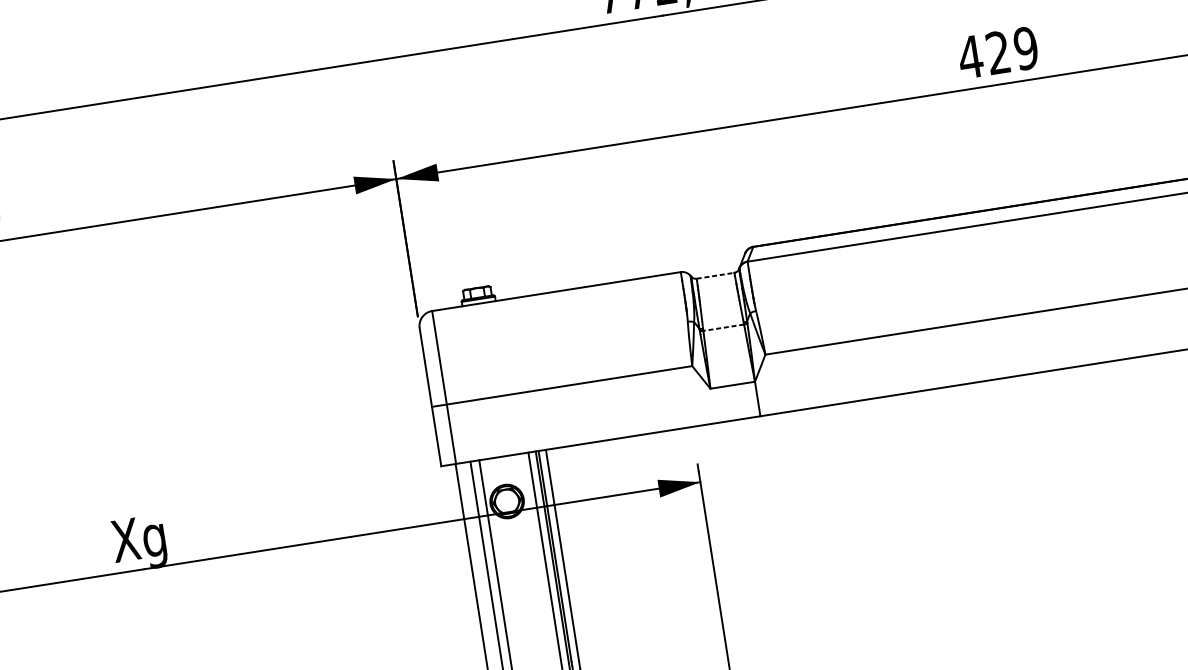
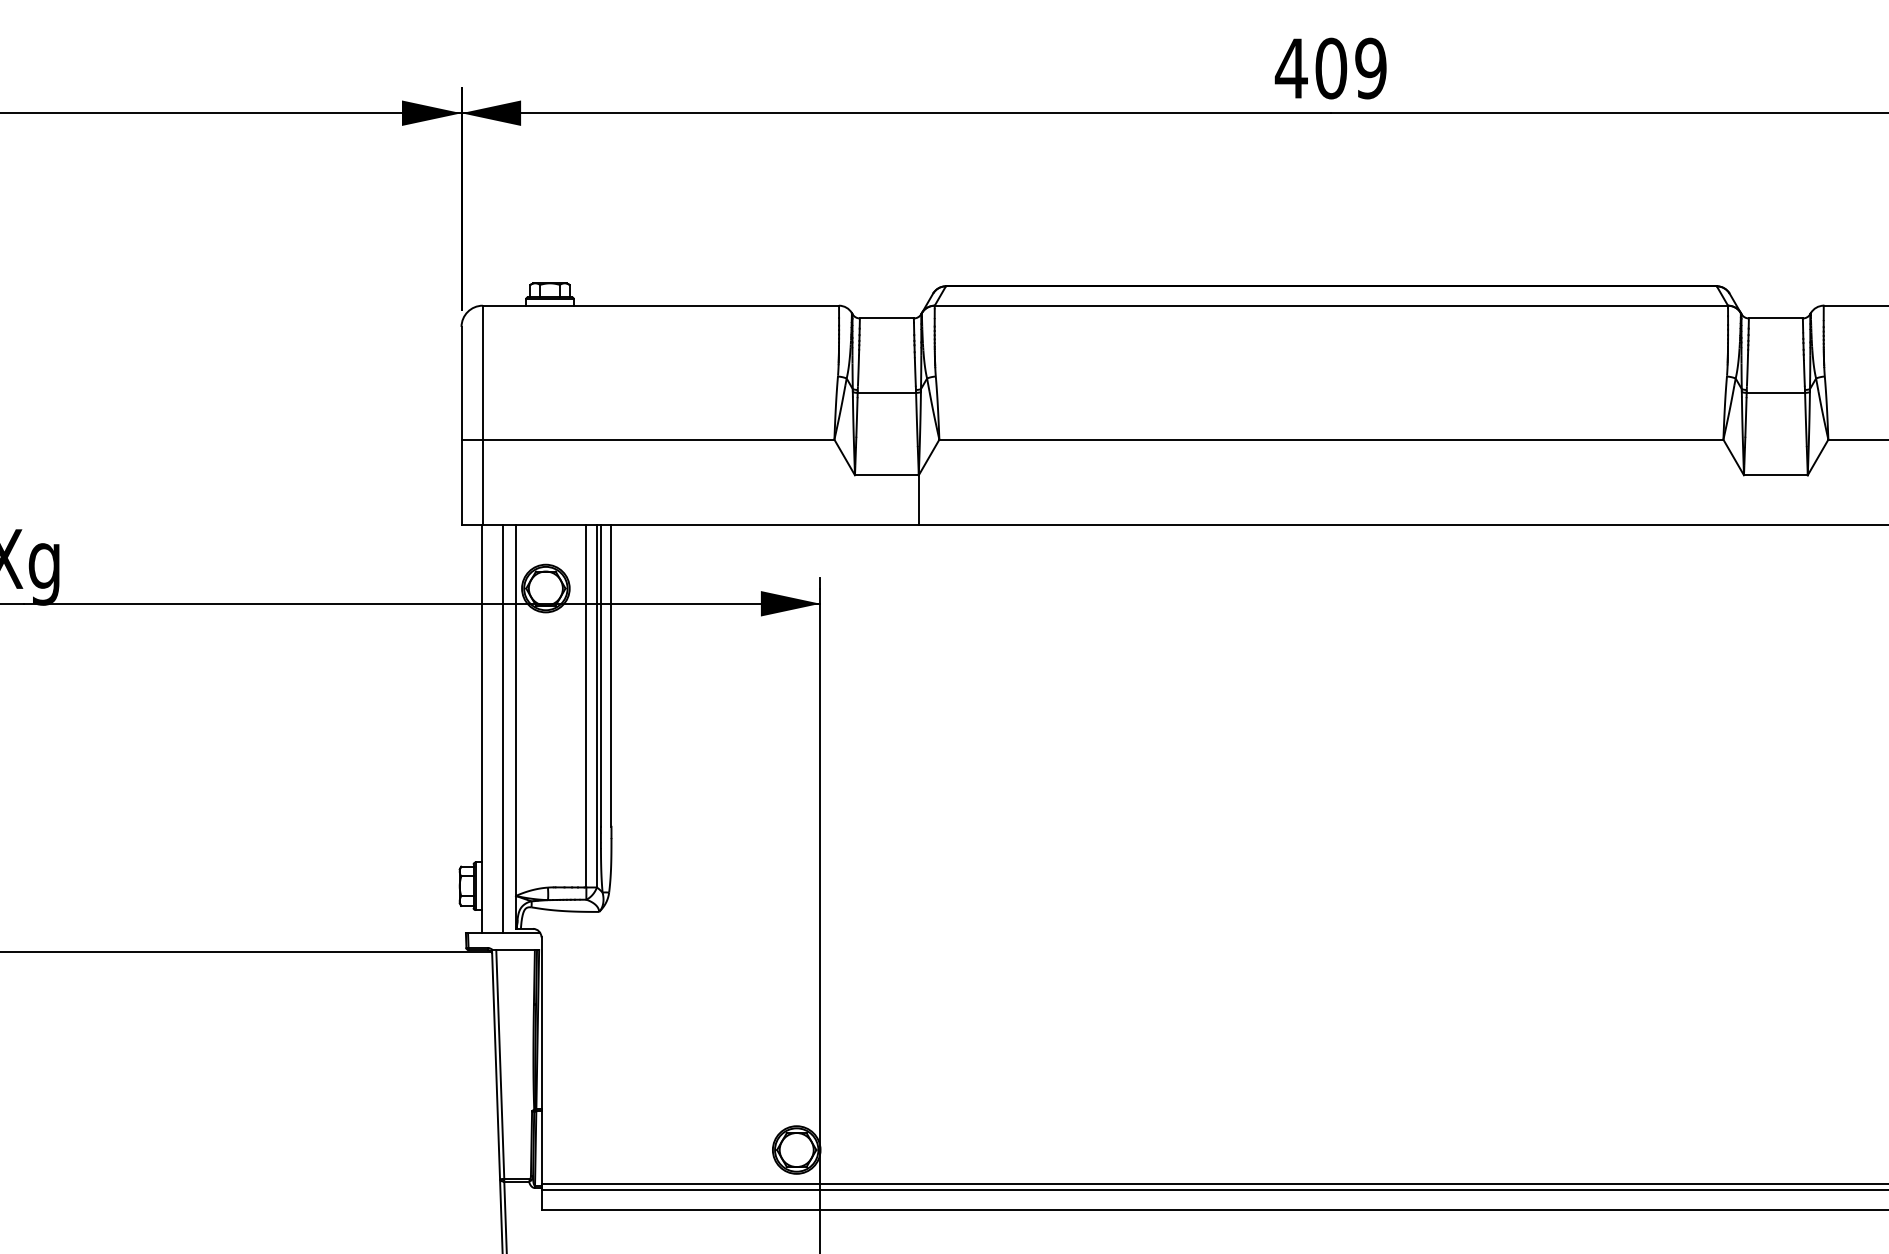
text: (998, 52) -> (1331, 68), 429 -> 409
line: (715, 275) -> (886, 318), dashed -> solid
line: (723, 327) -> (886, 392), dashed -> solid

